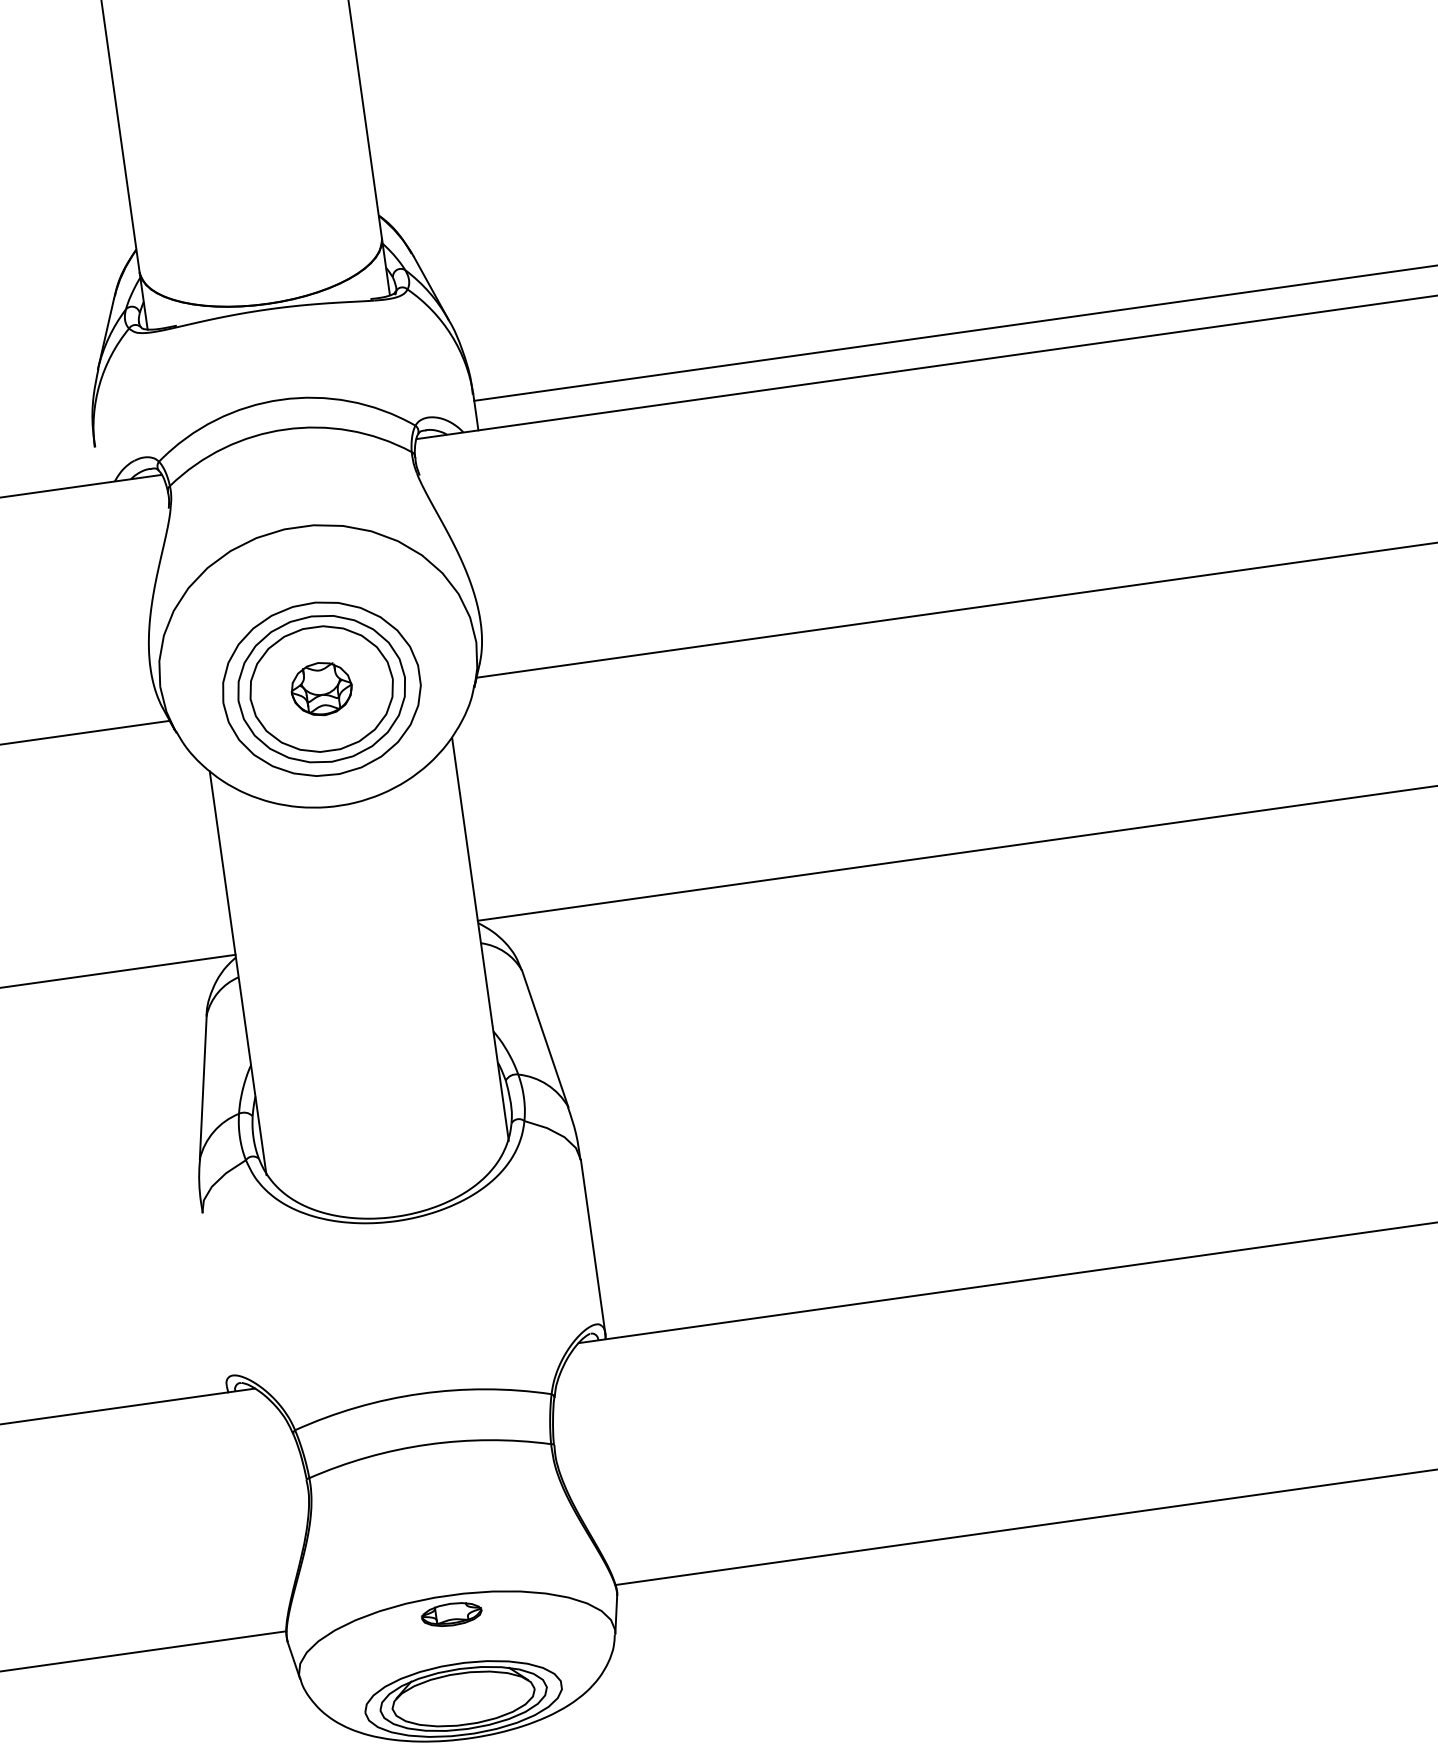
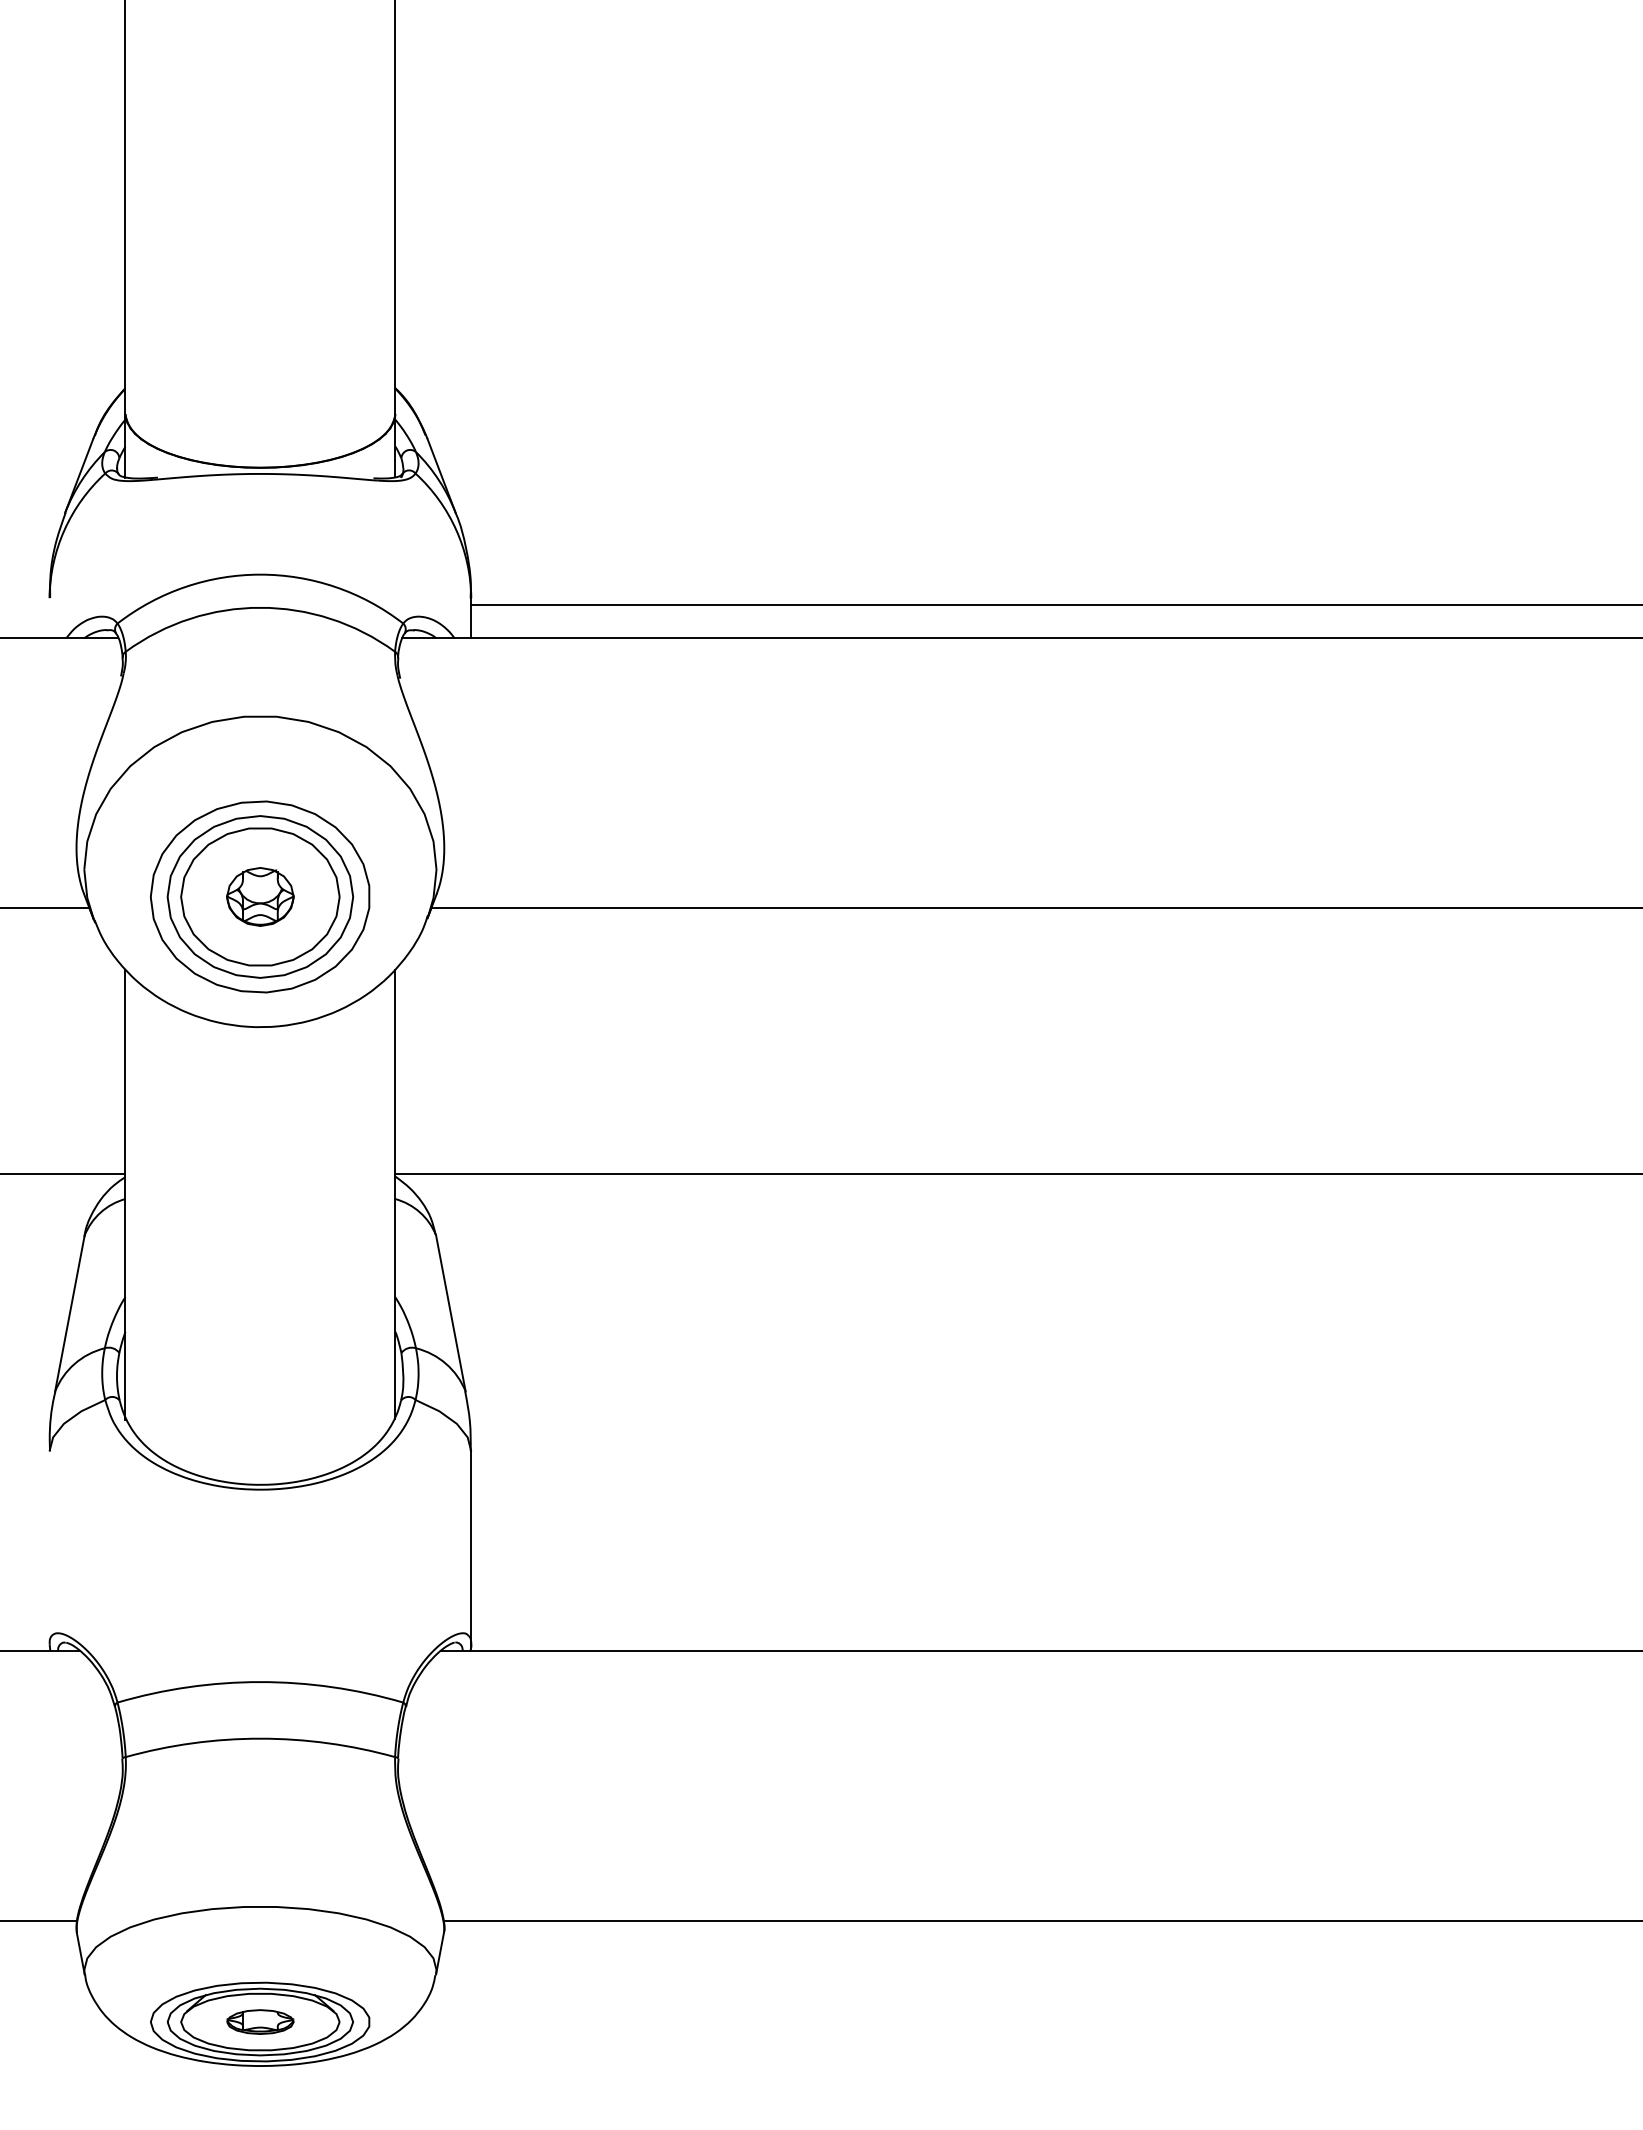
part: (451, 1614) -> (260, 2021), moved

